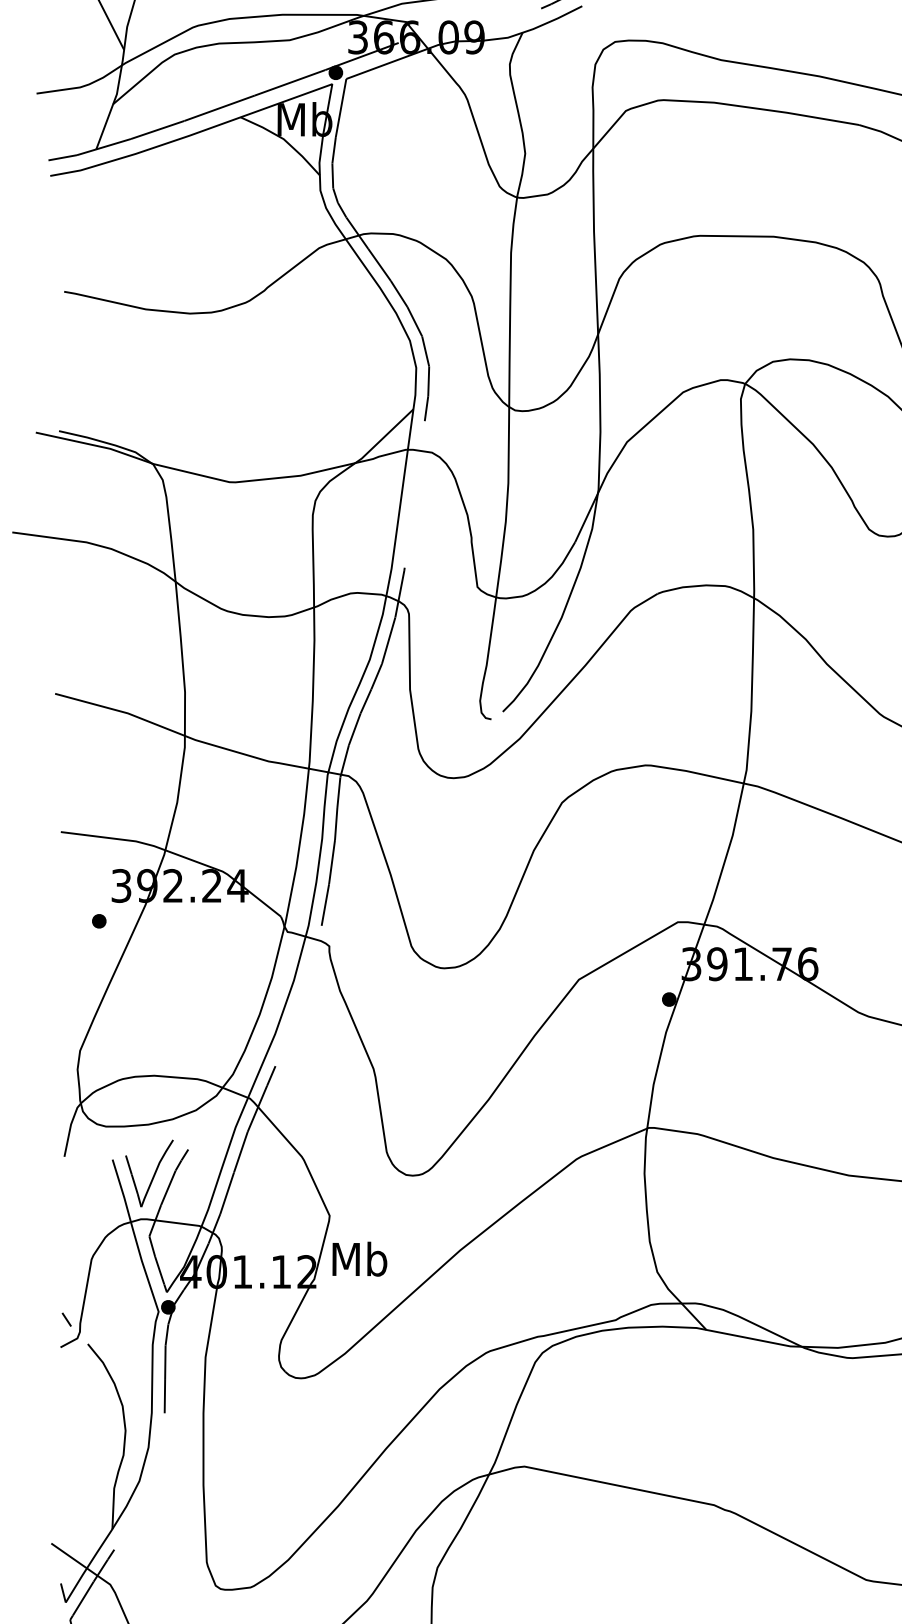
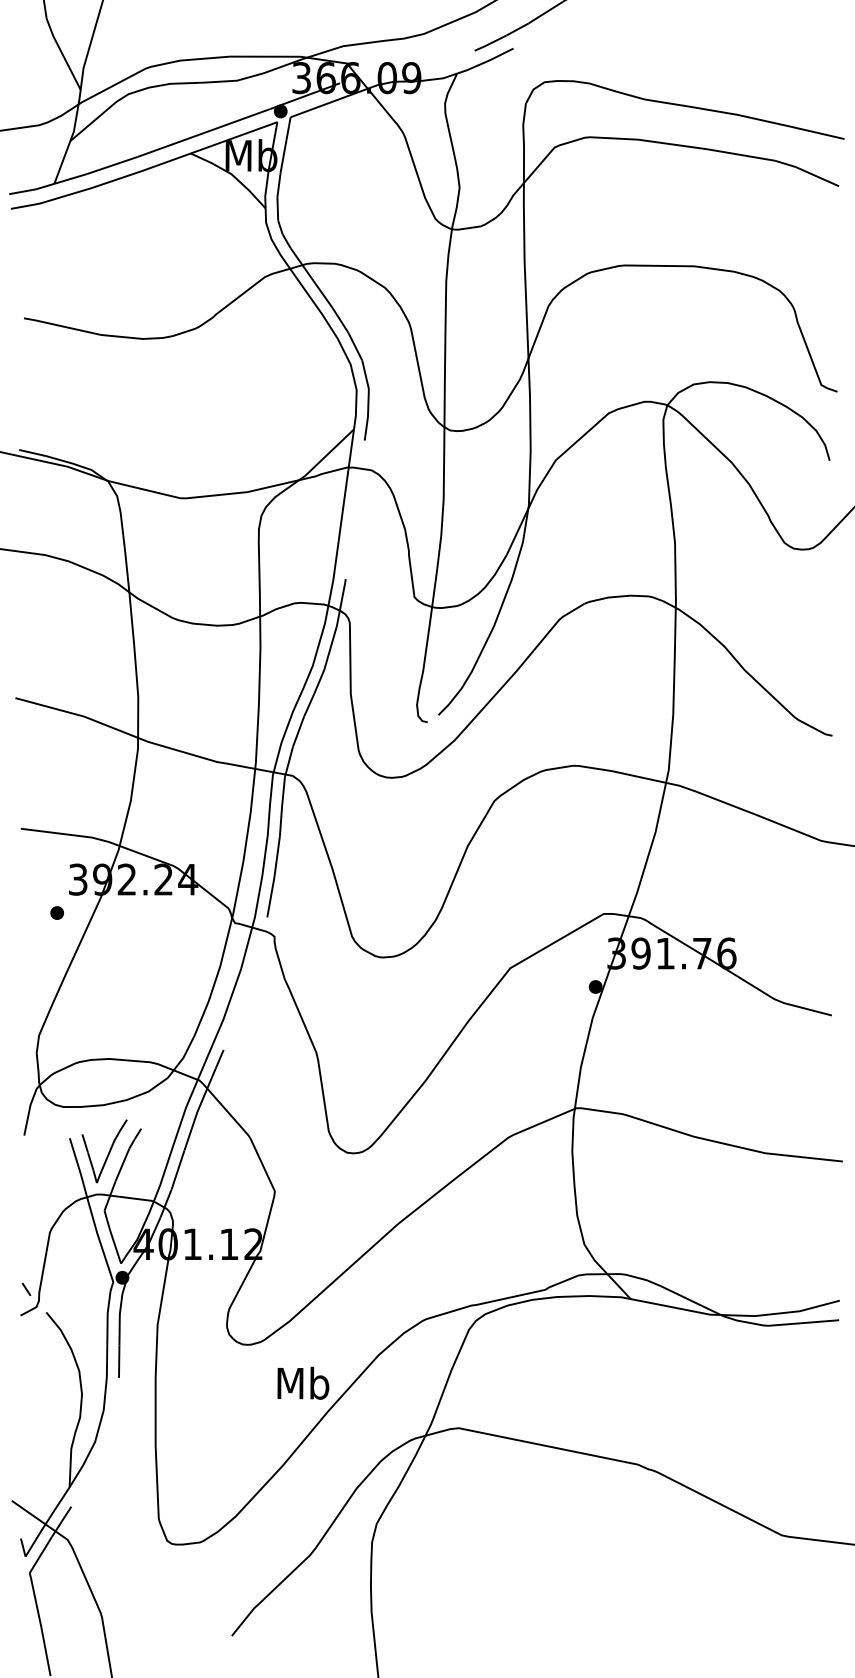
text: (359, 1258) -> (303, 1382), moved

